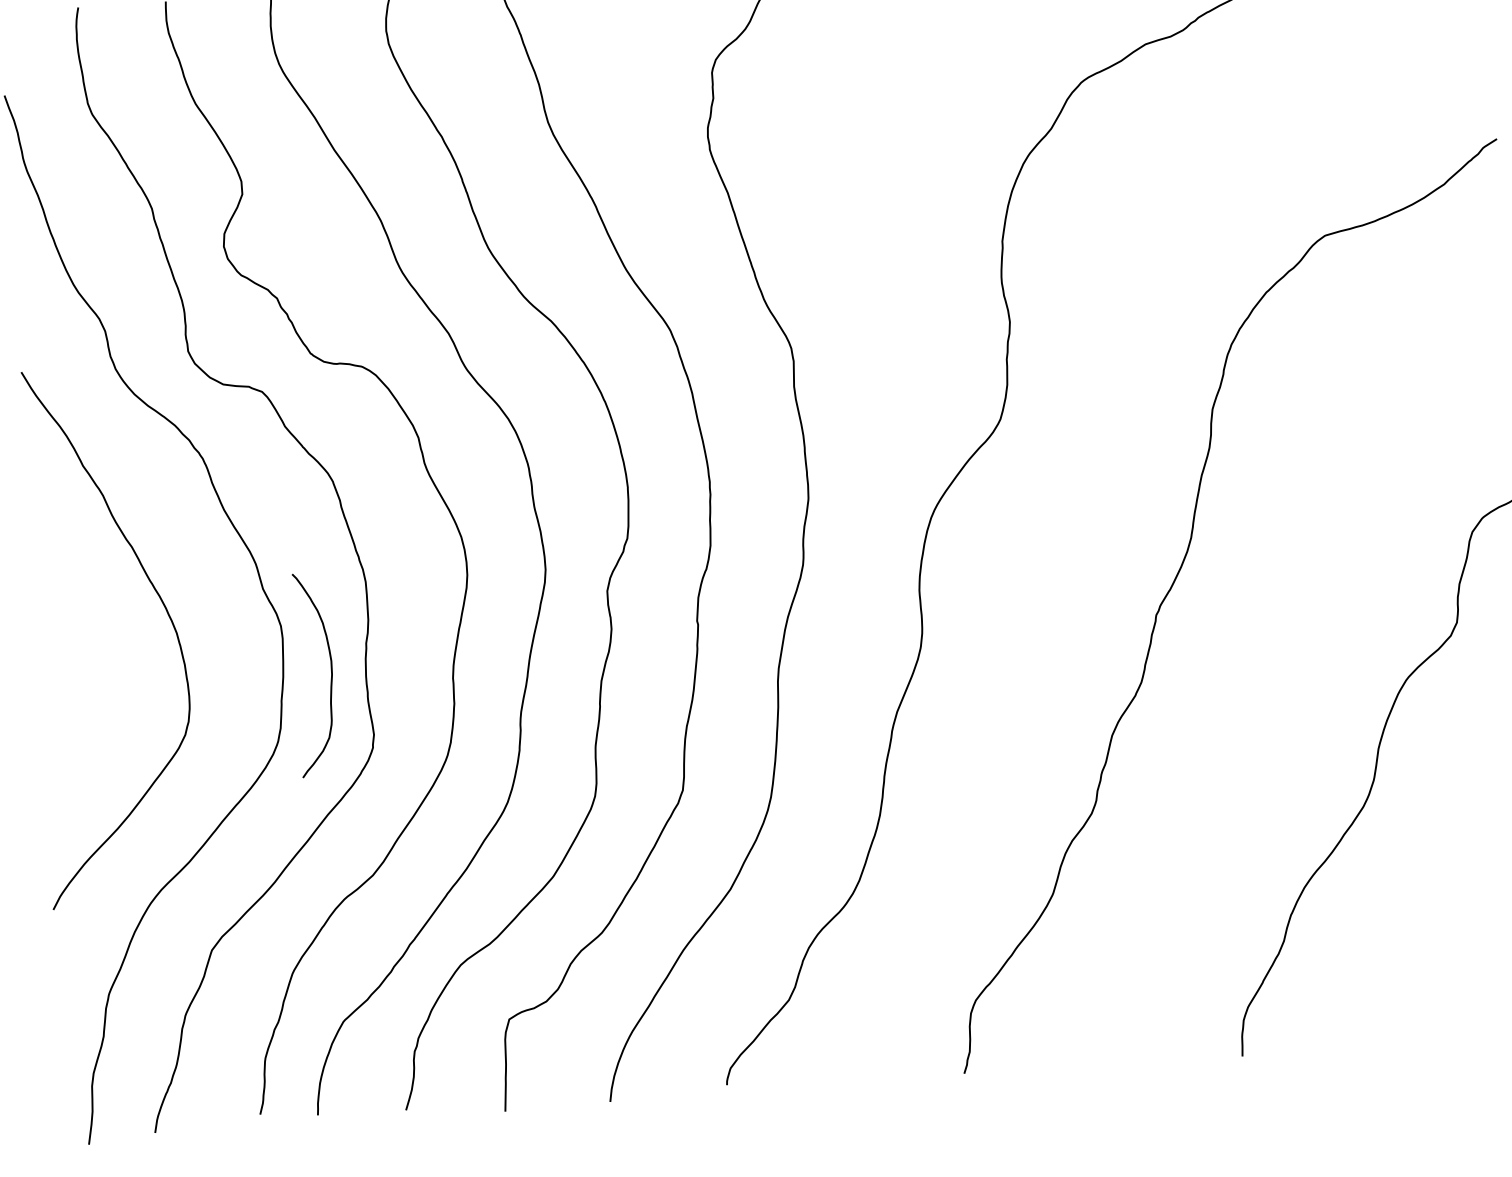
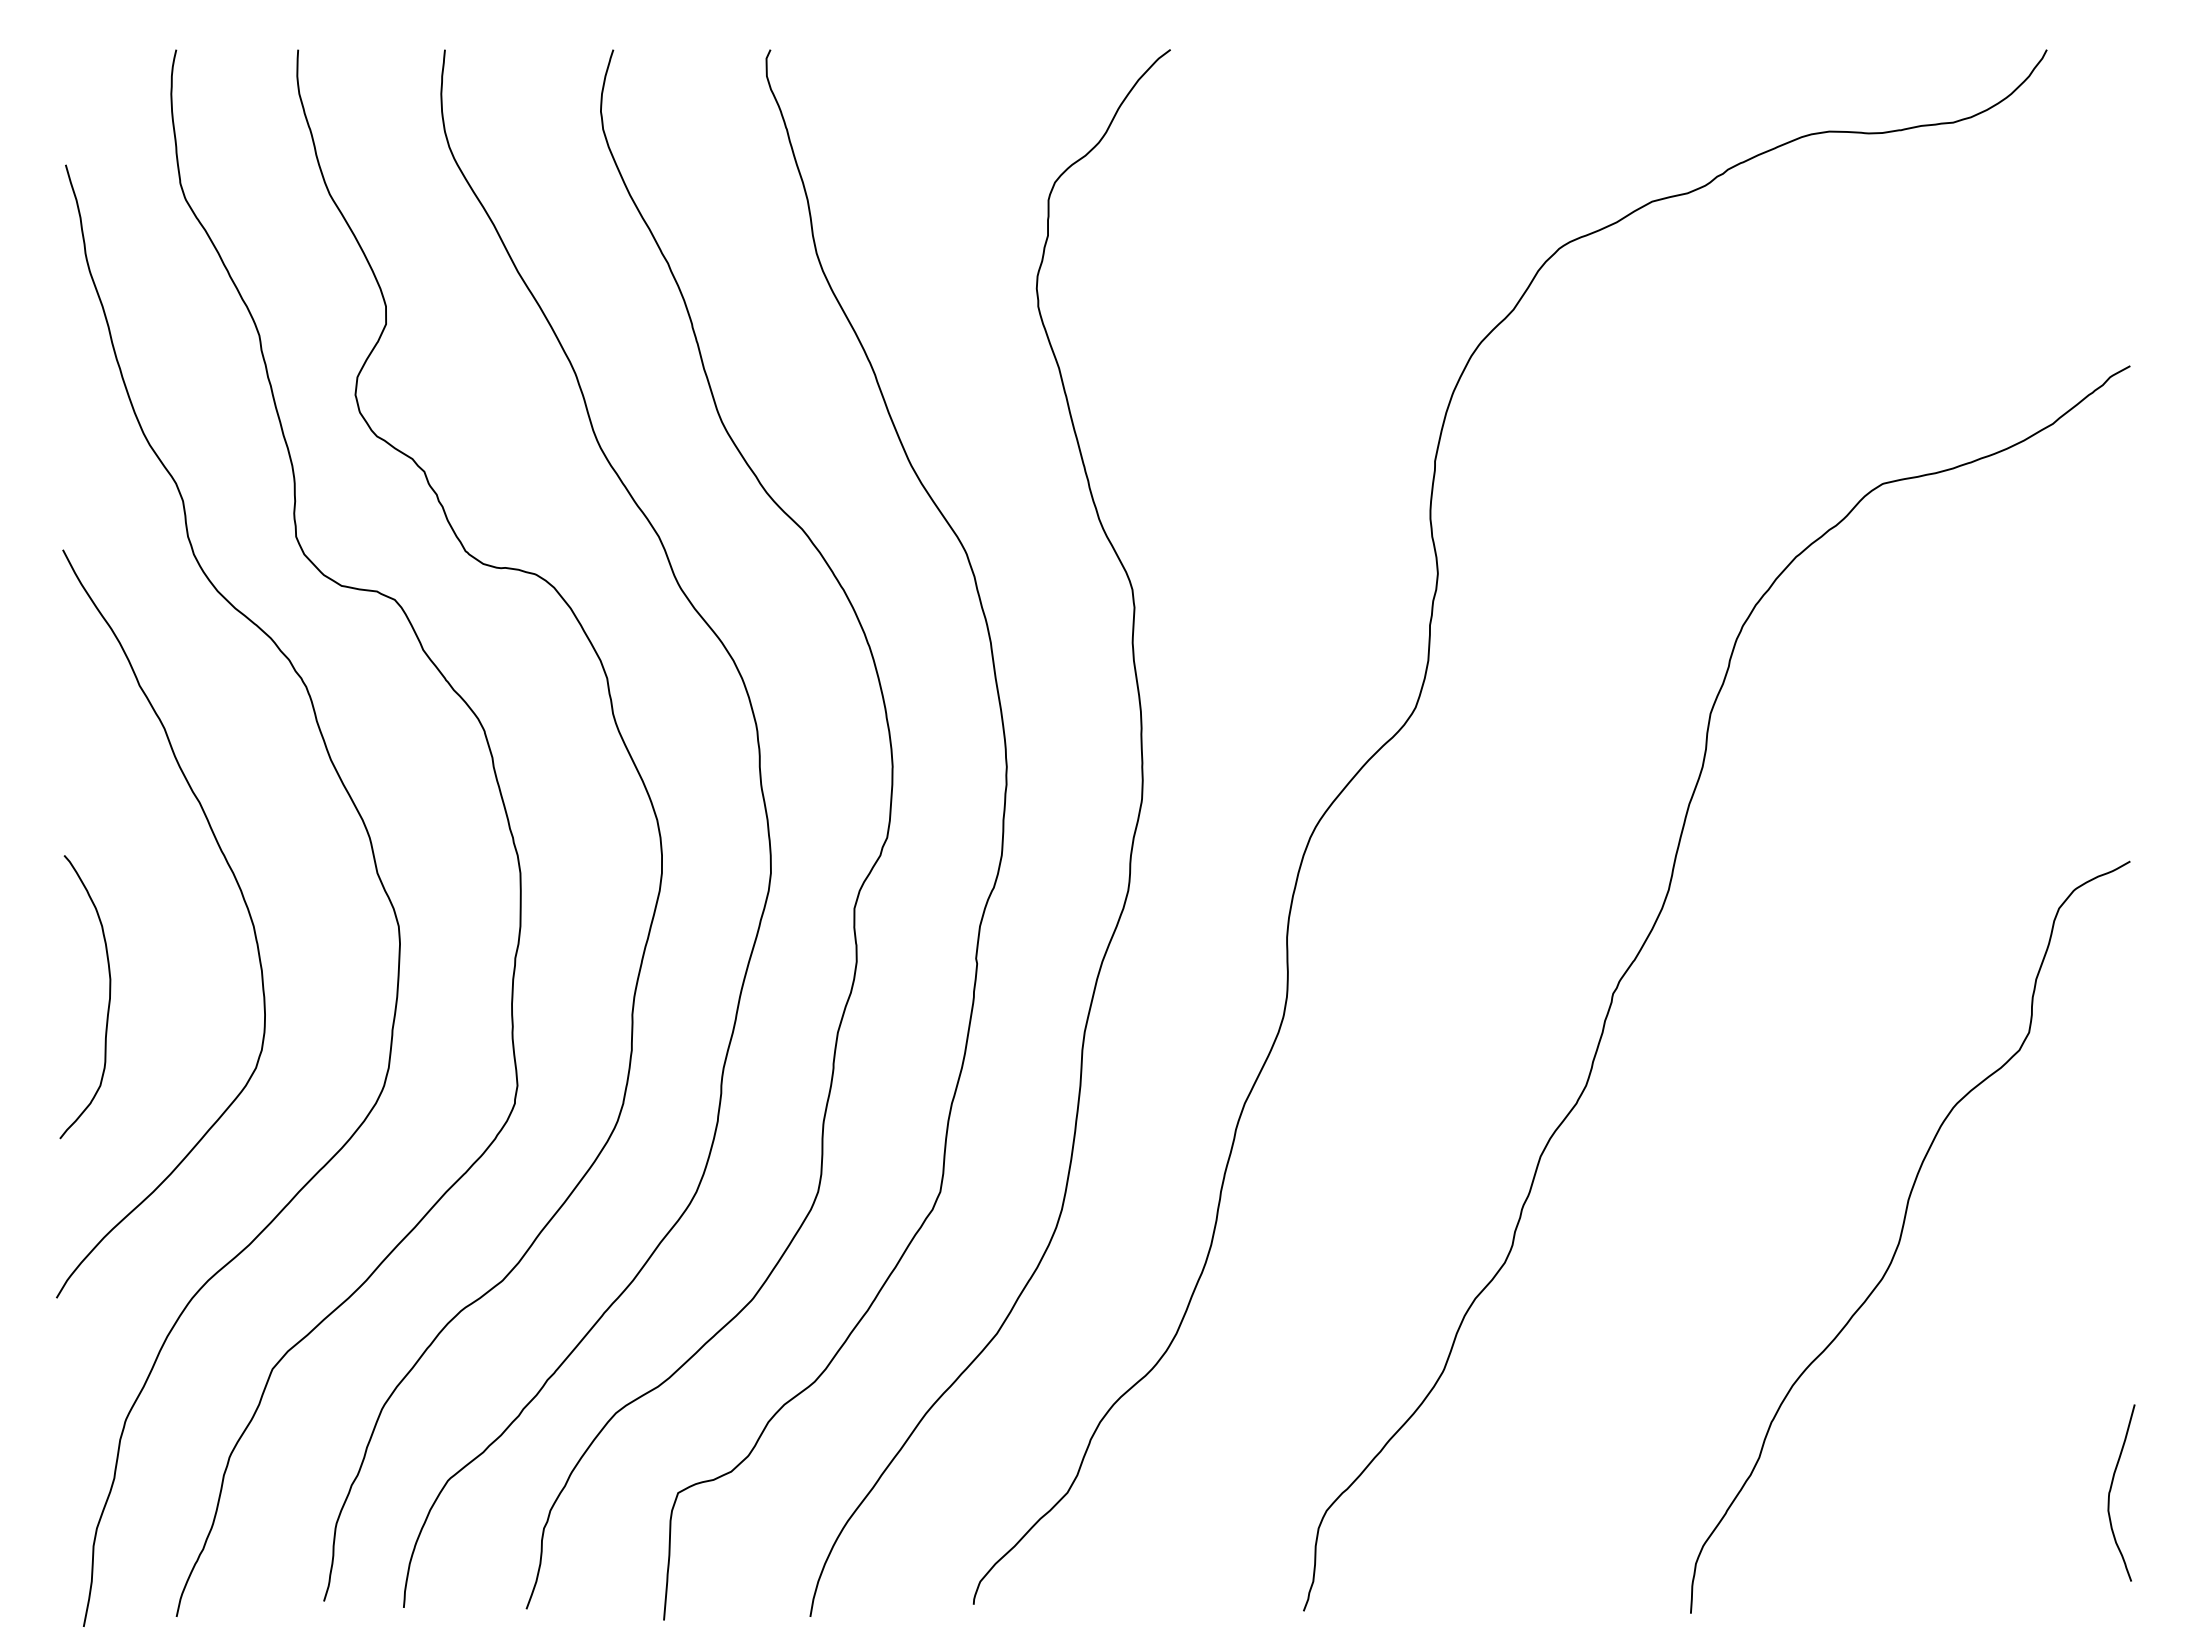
curve: (331, 676) -> (108, 1000), moved

